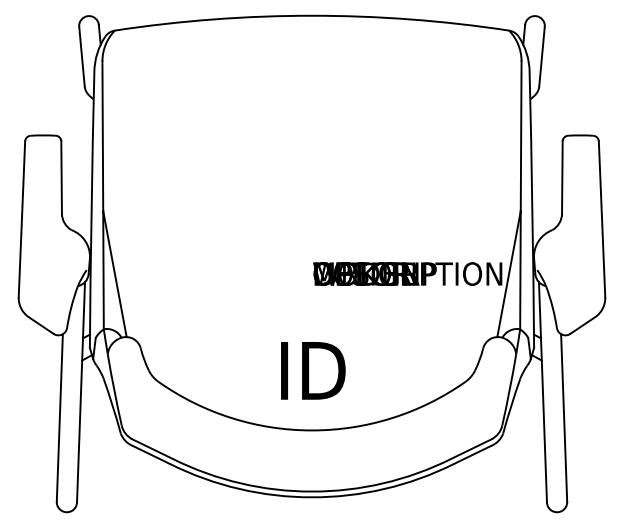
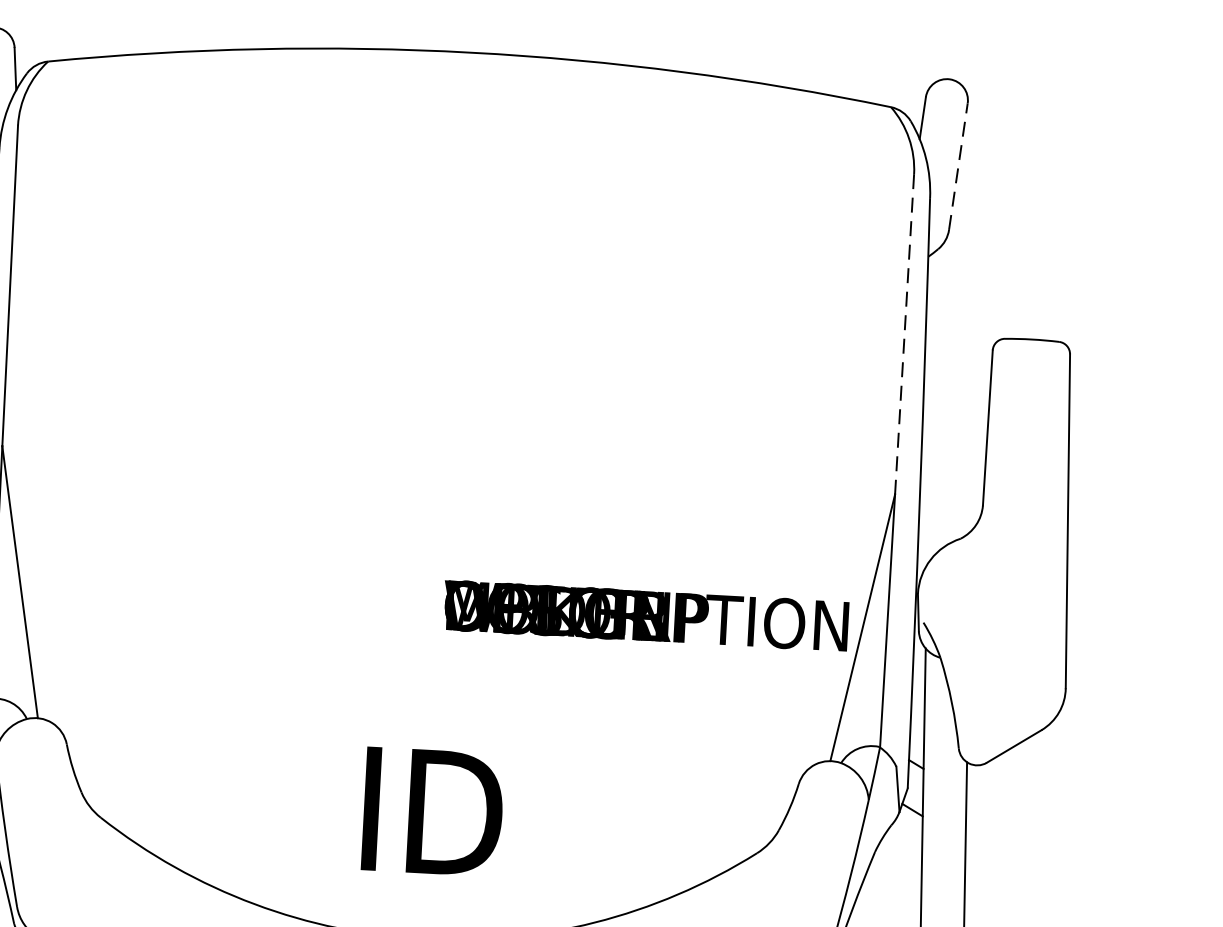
line: (542, 56) -> (959, 166), solid -> dashed
line: (521, 136) -> (905, 335), solid -> dashed

